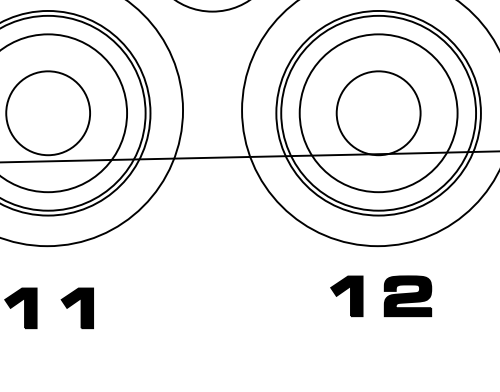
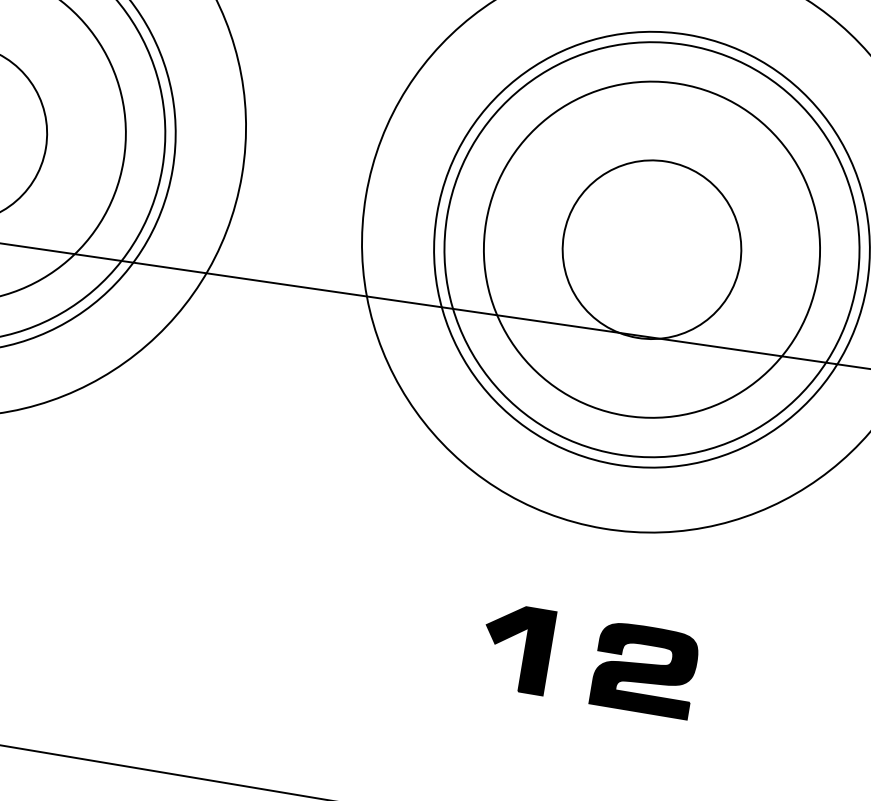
part: (381, 296) -> (589, 660), moved

